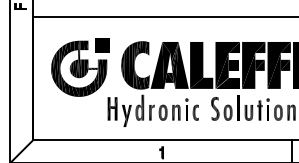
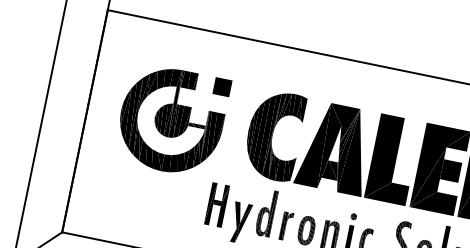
part: (102, 45) -> (222, 87), size x0.62

